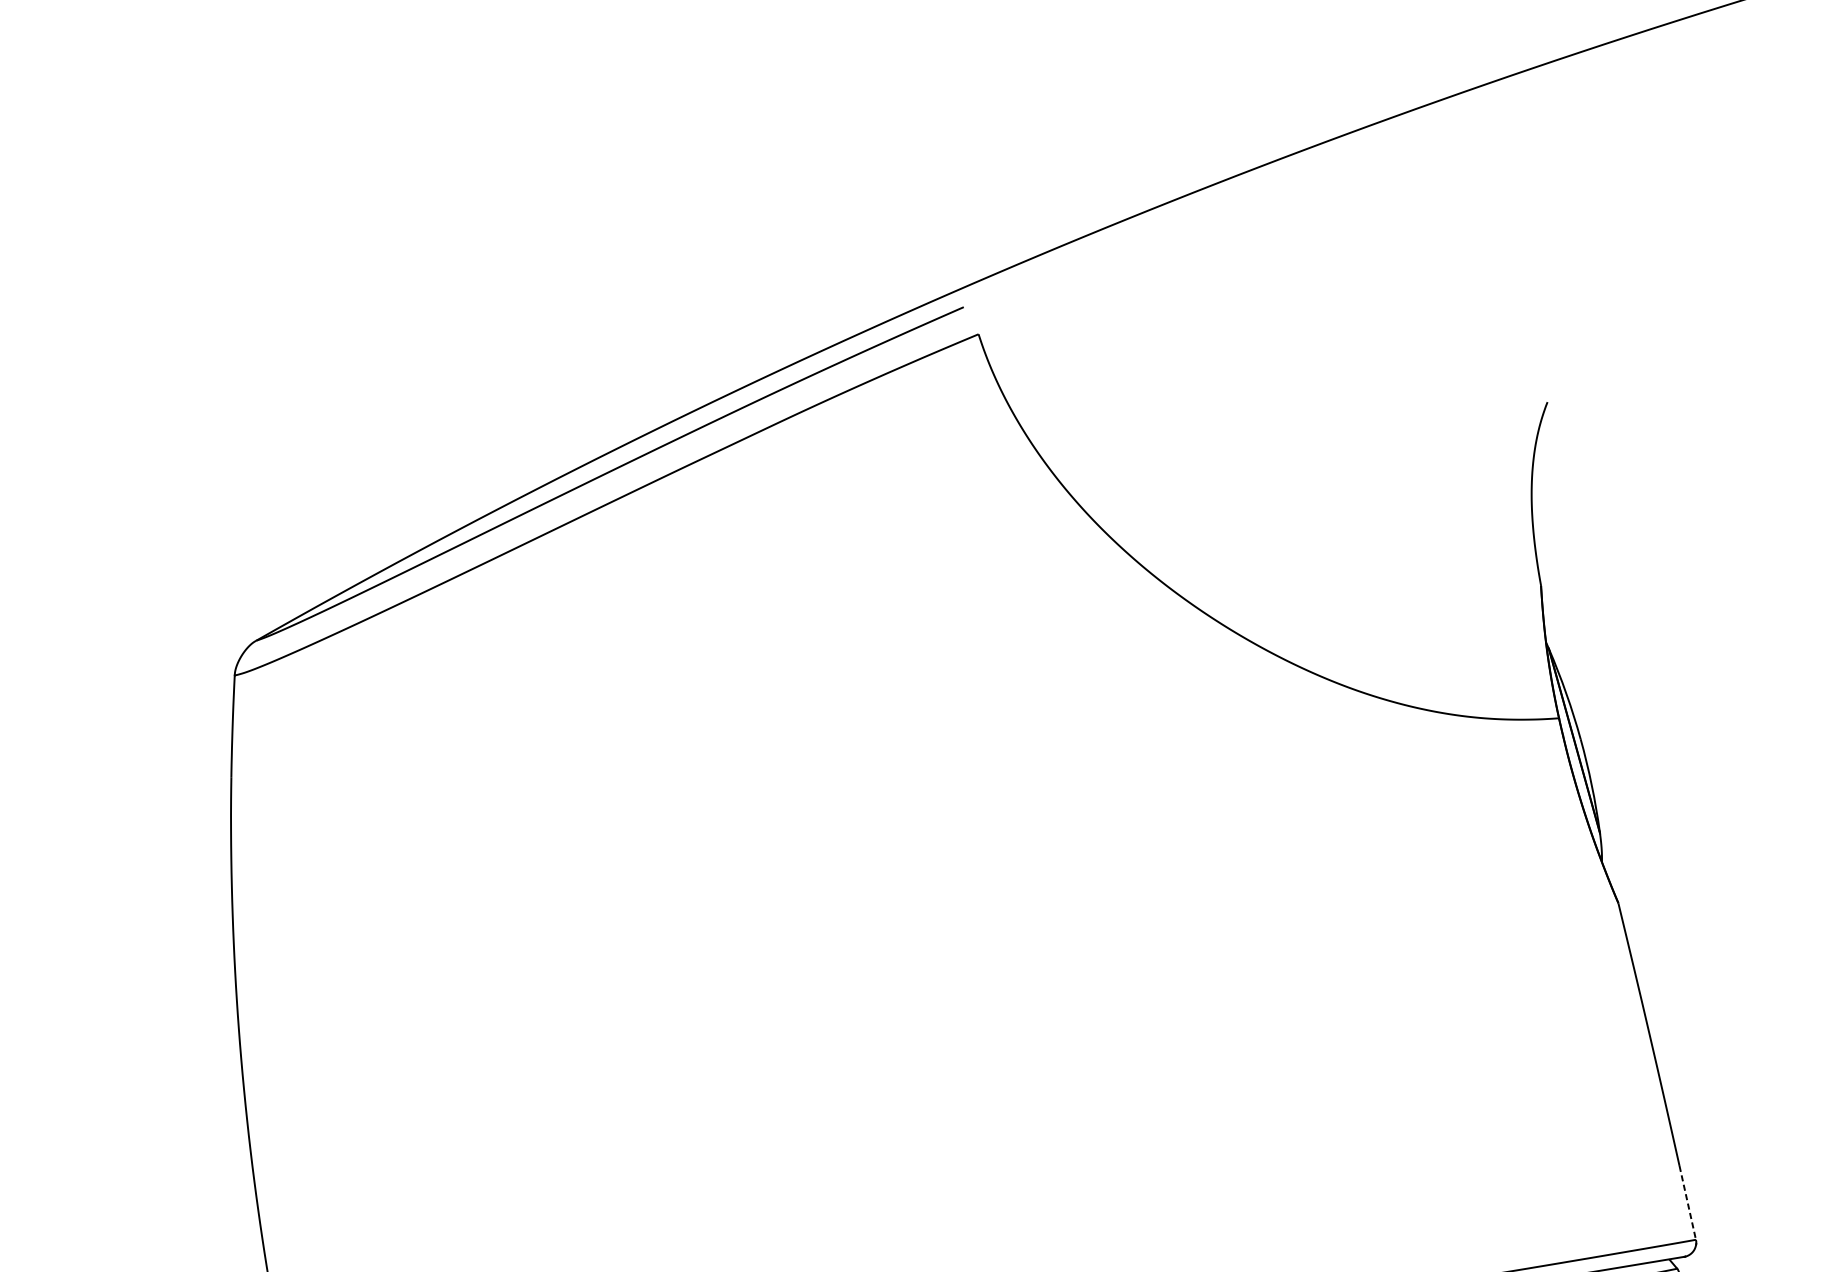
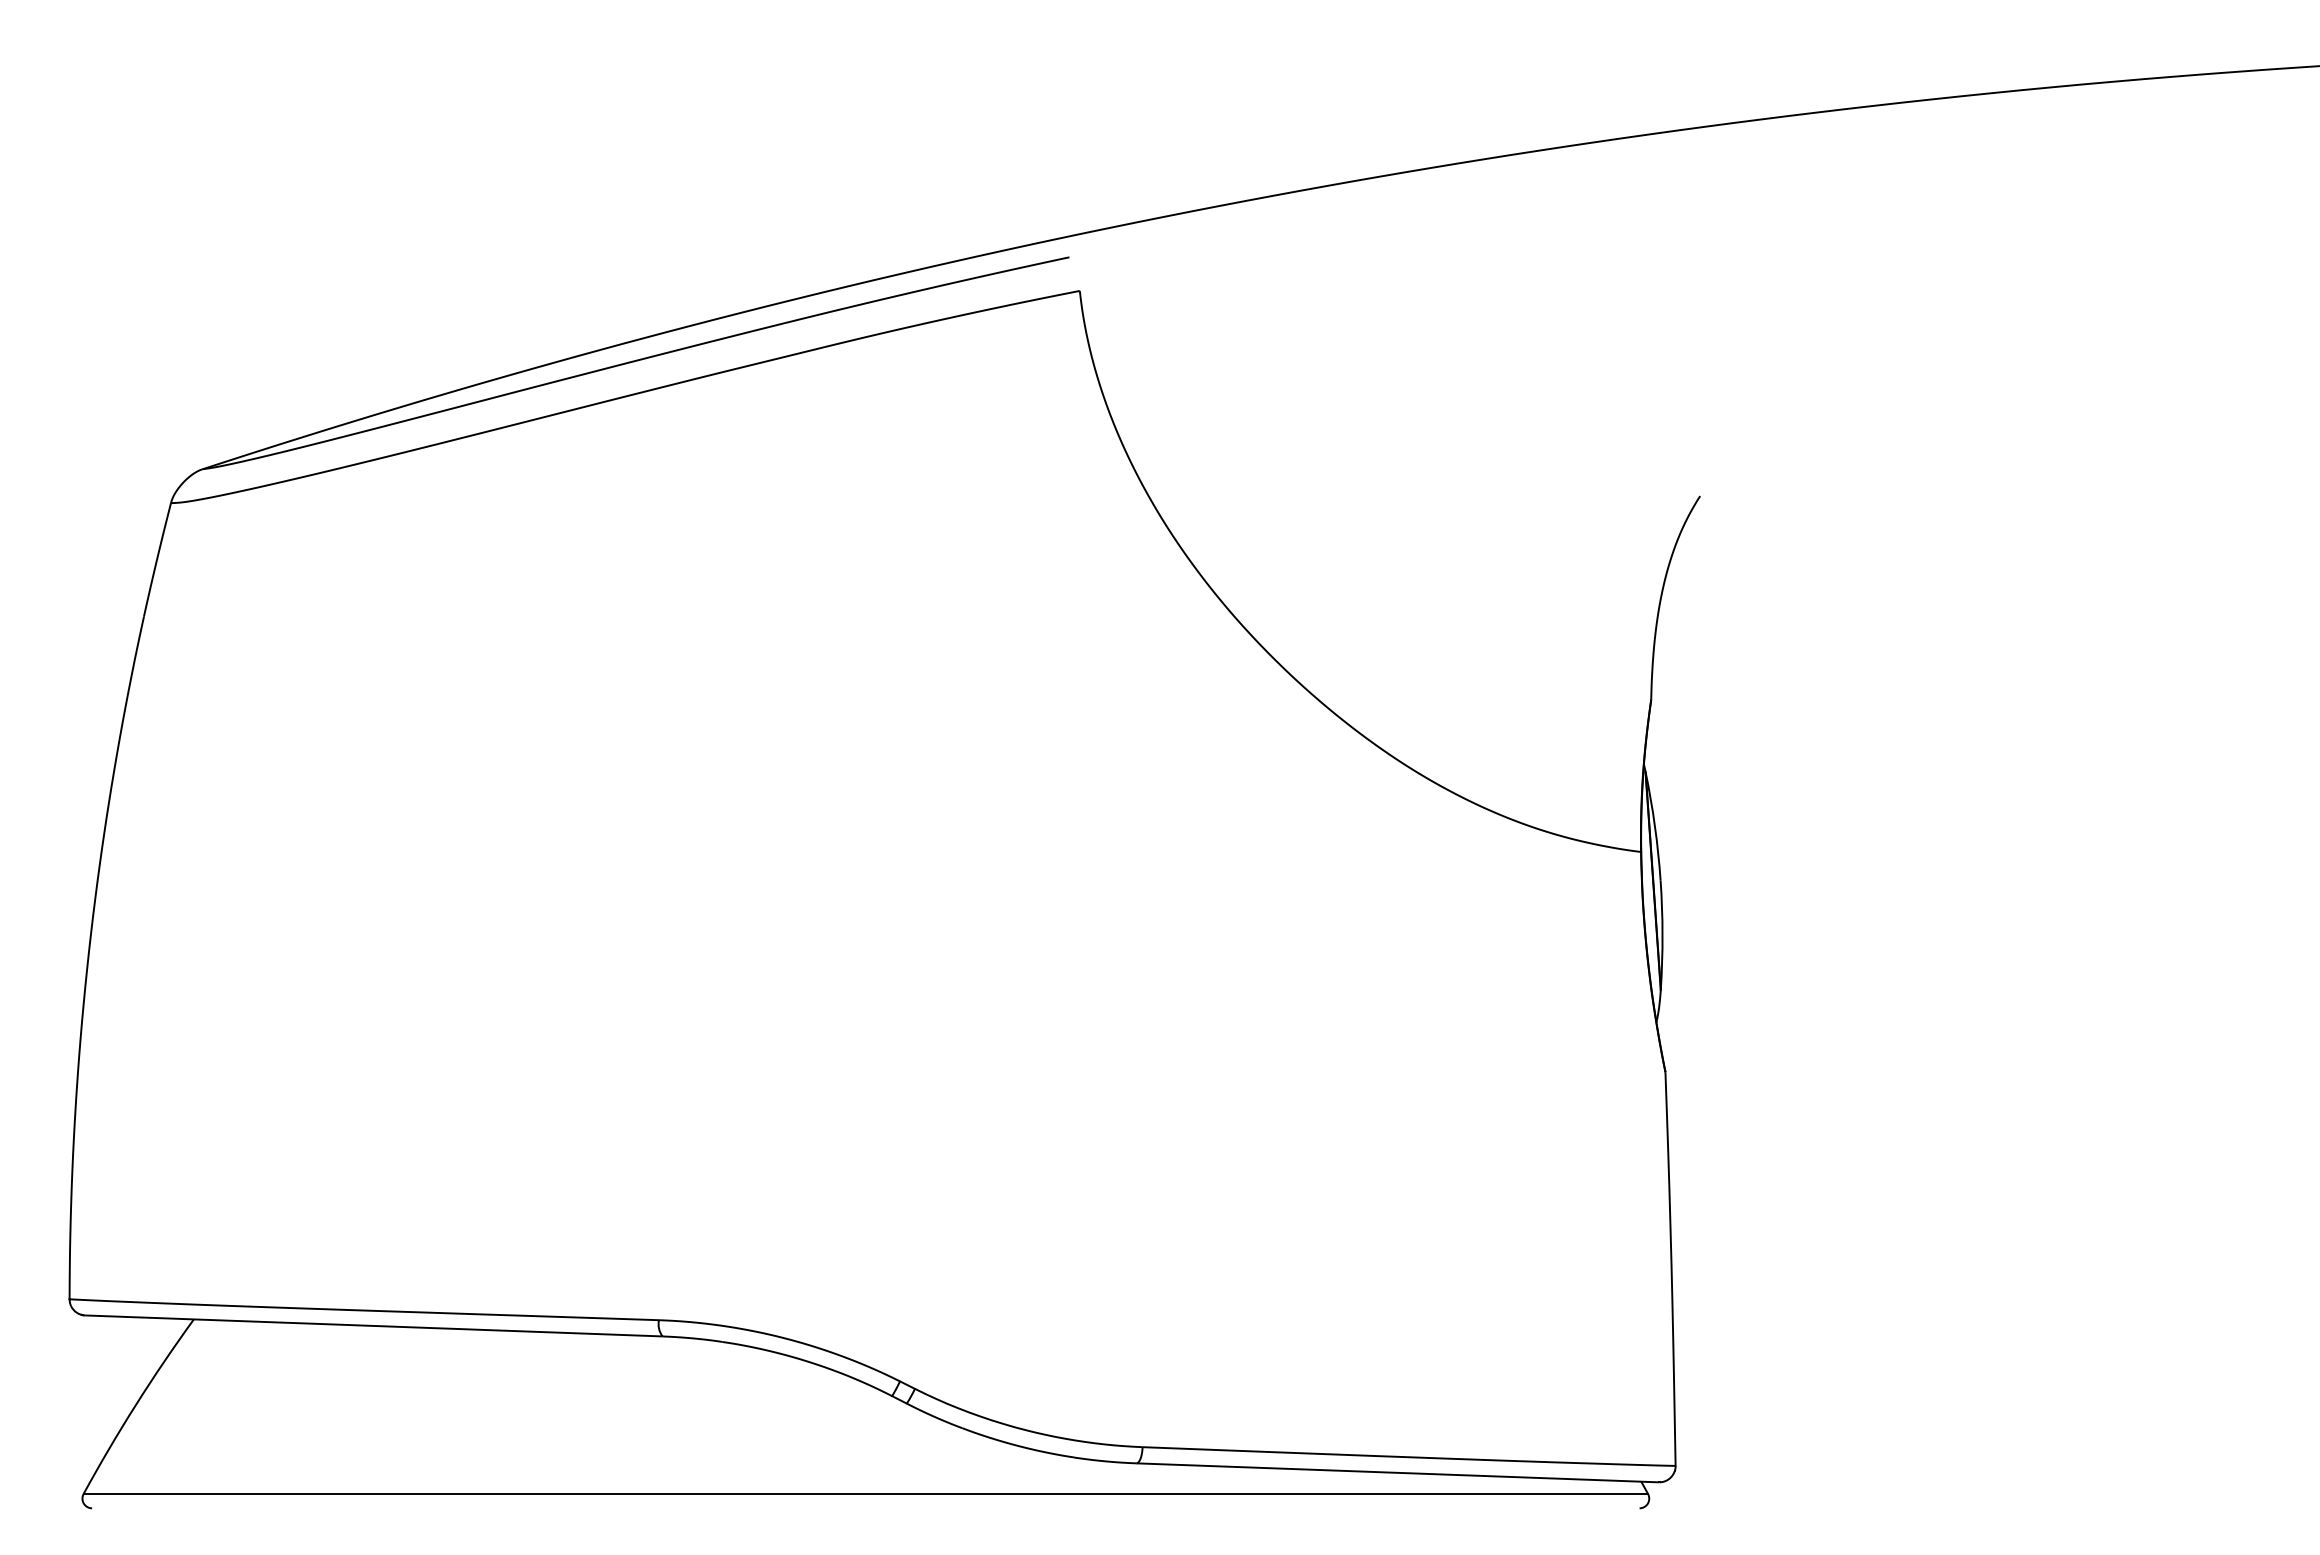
line: (1687, 1203) -> (1674, 1423), dashed -> solid

